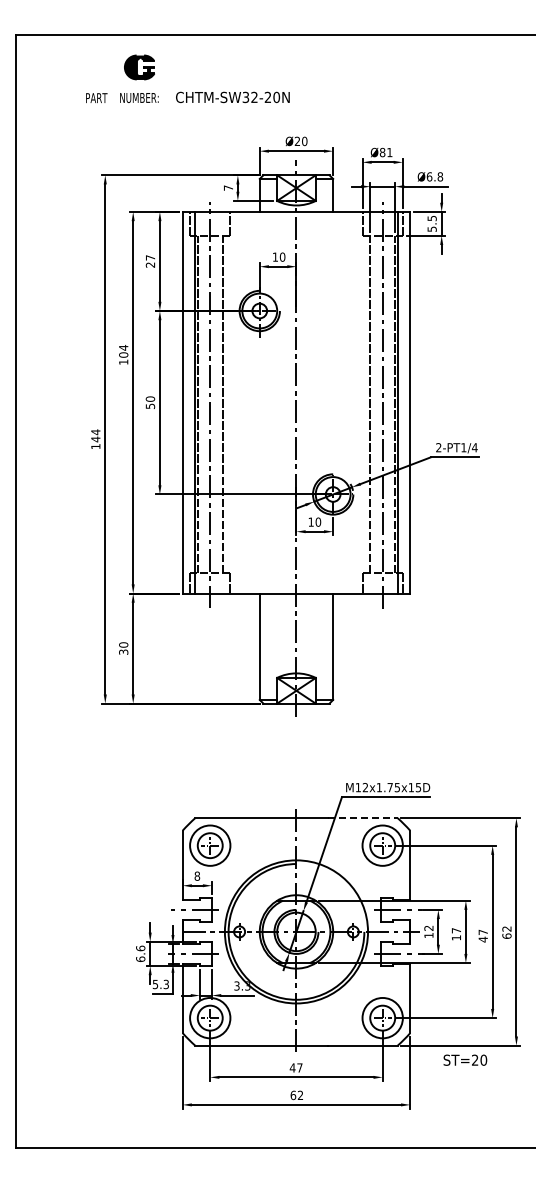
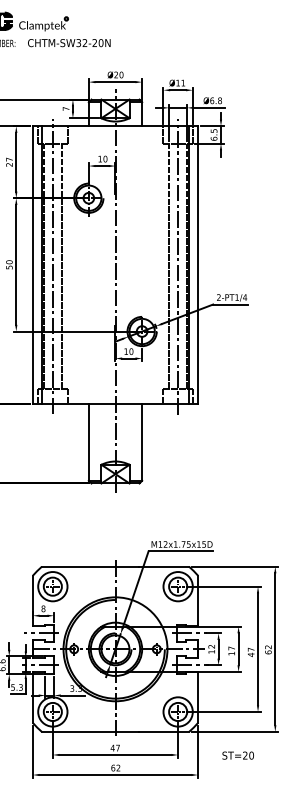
part: (197, 71) -> (43, 24), added
text: (382, 152) -> (178, 83), Ø81 -> Ø11
text: (431, 228) -> (213, 138), 5.5 -> 6.5
line: (362, 818) -> (163, 566), dashed -> solid
text: (465, 1059) -> (238, 755), moved

